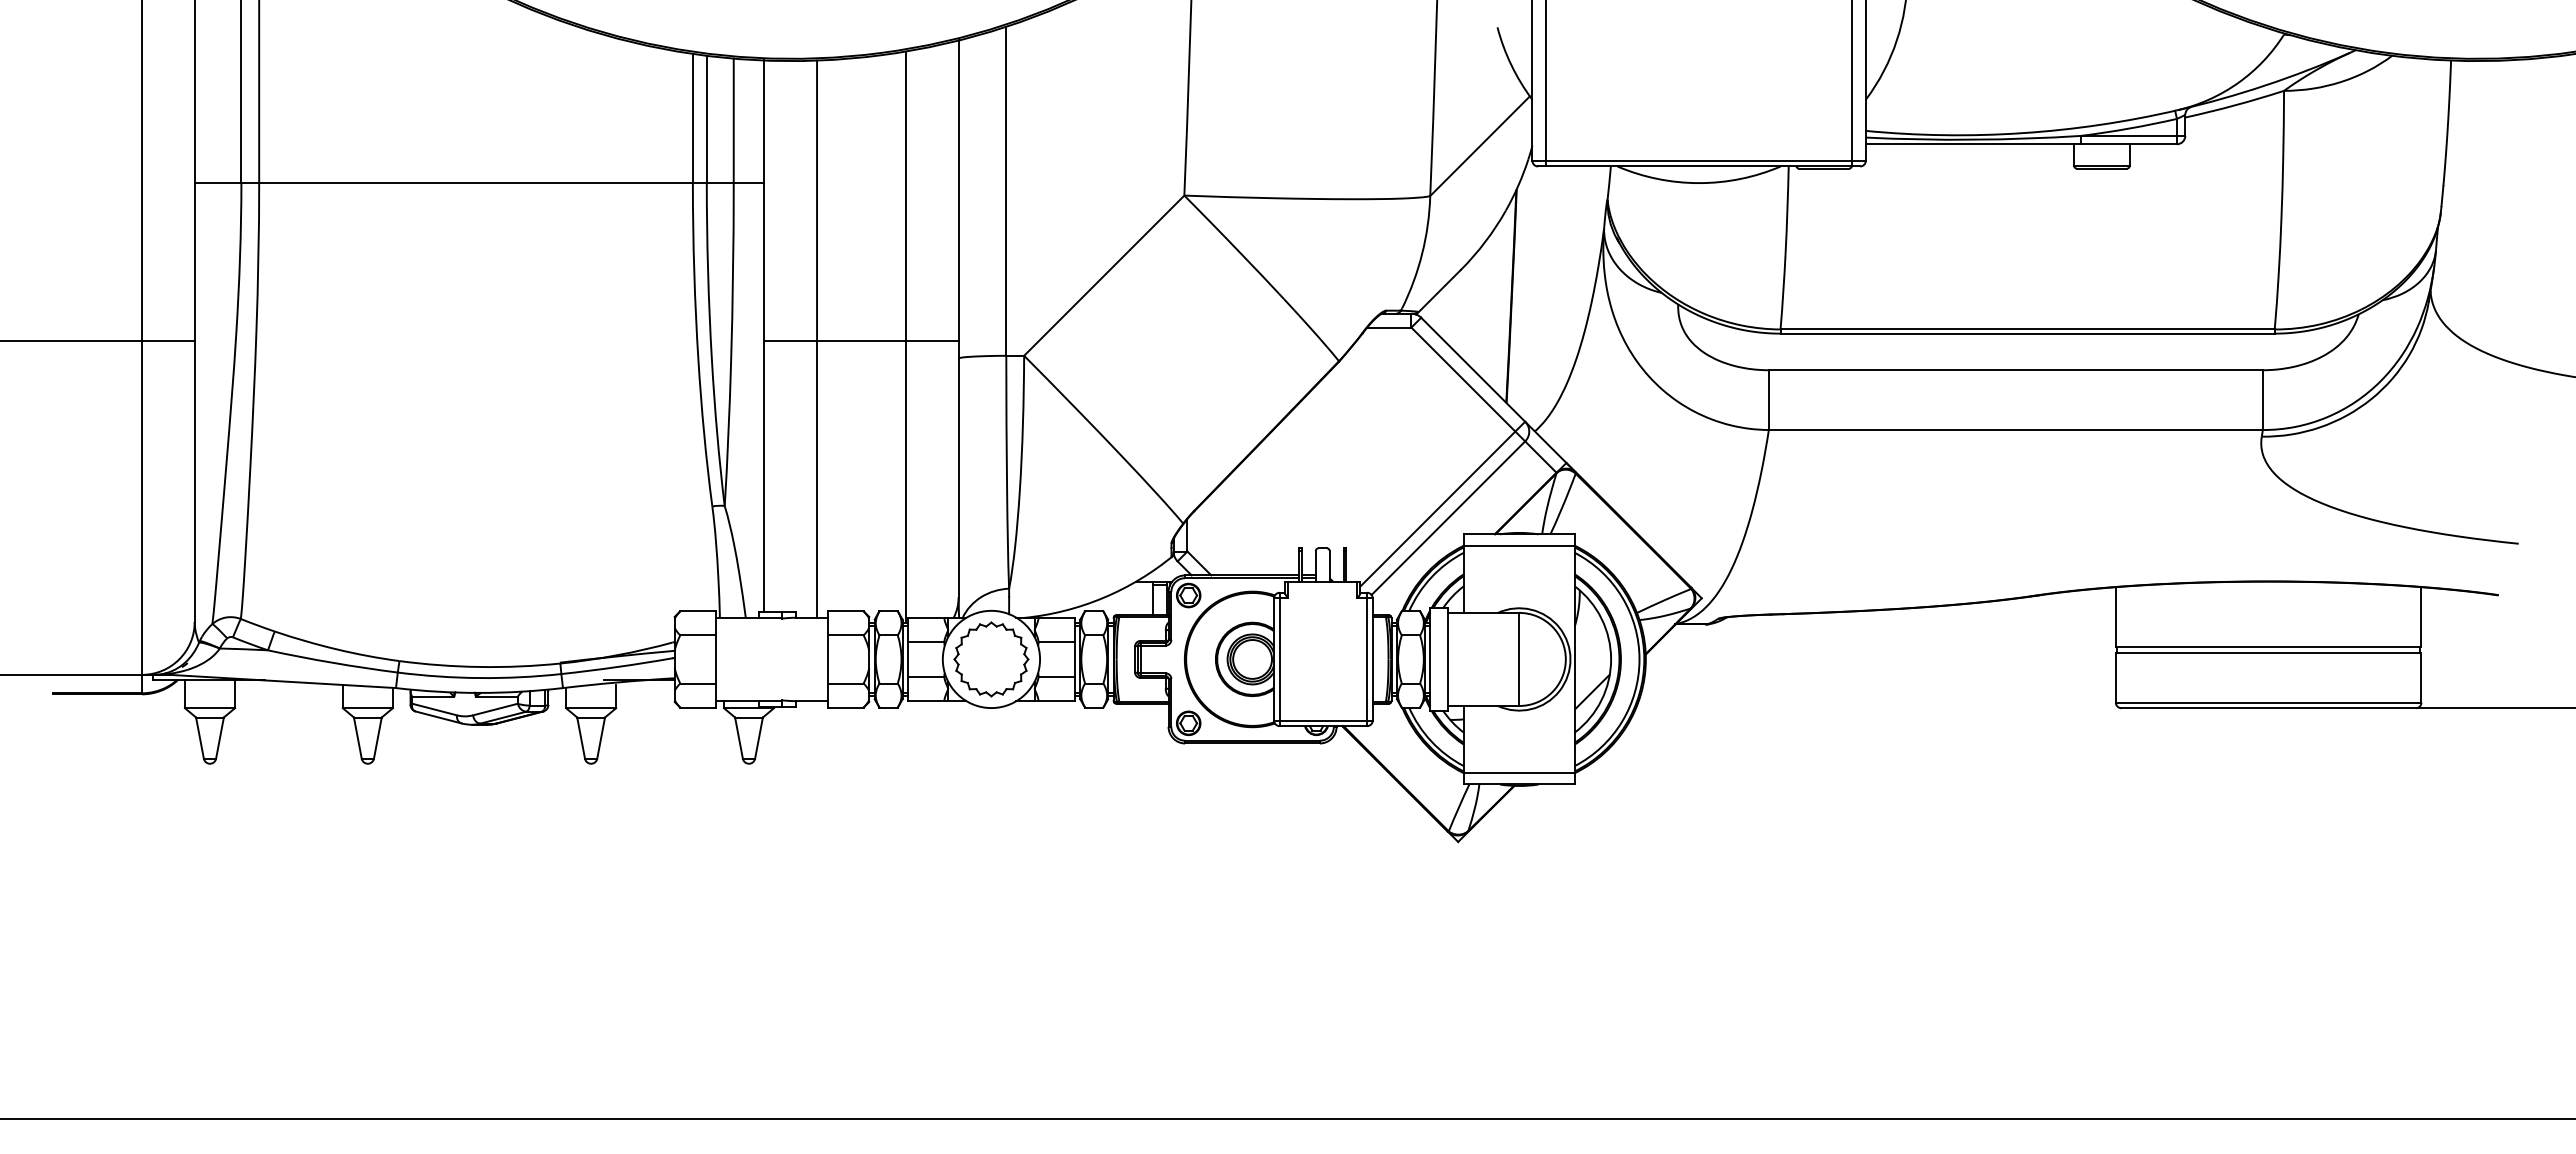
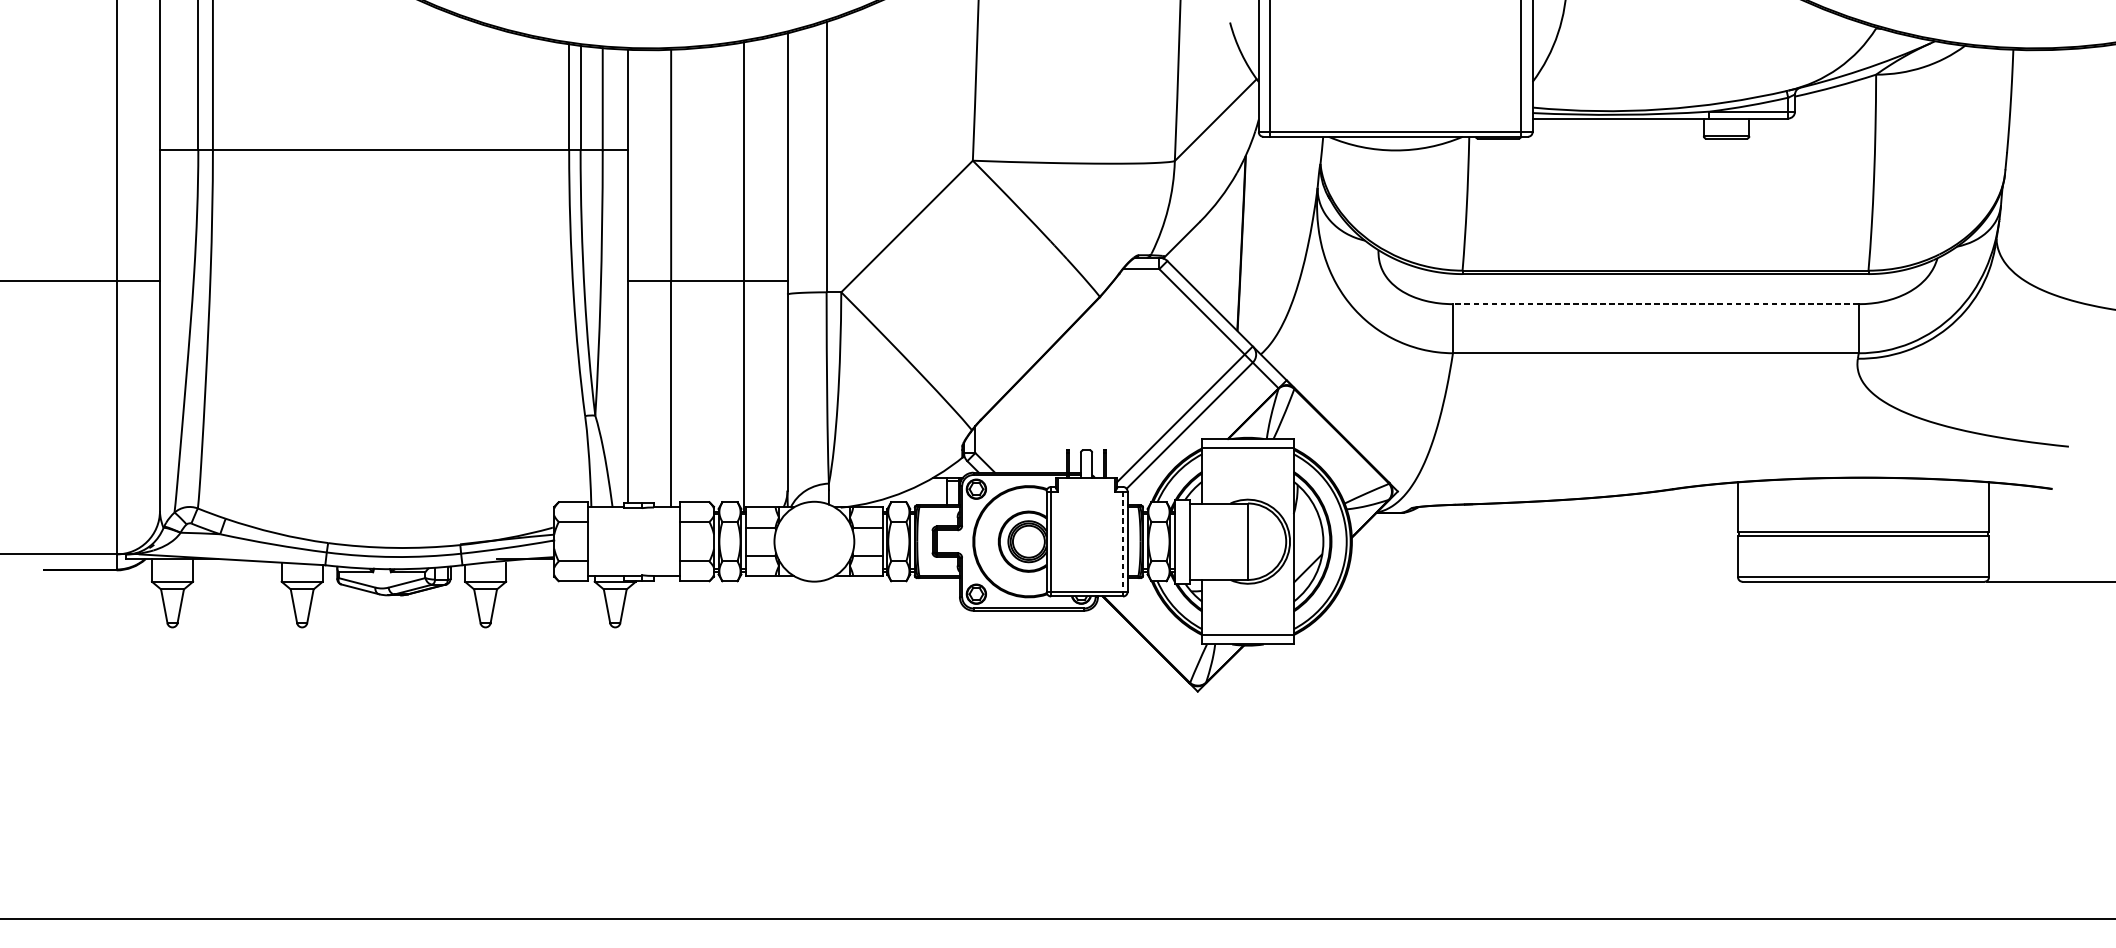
line: (2015, 370) -> (1655, 304), solid -> dashed
part: (991, 659) -> (814, 541), removed
line: (1367, 659) -> (1123, 541), solid -> dashed

